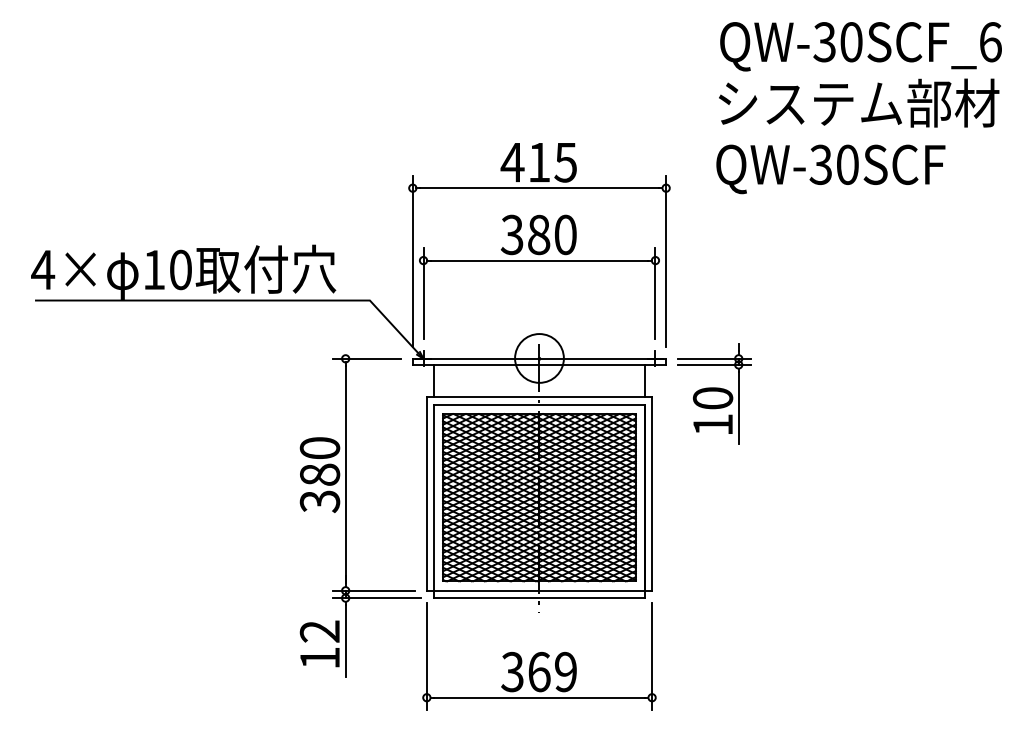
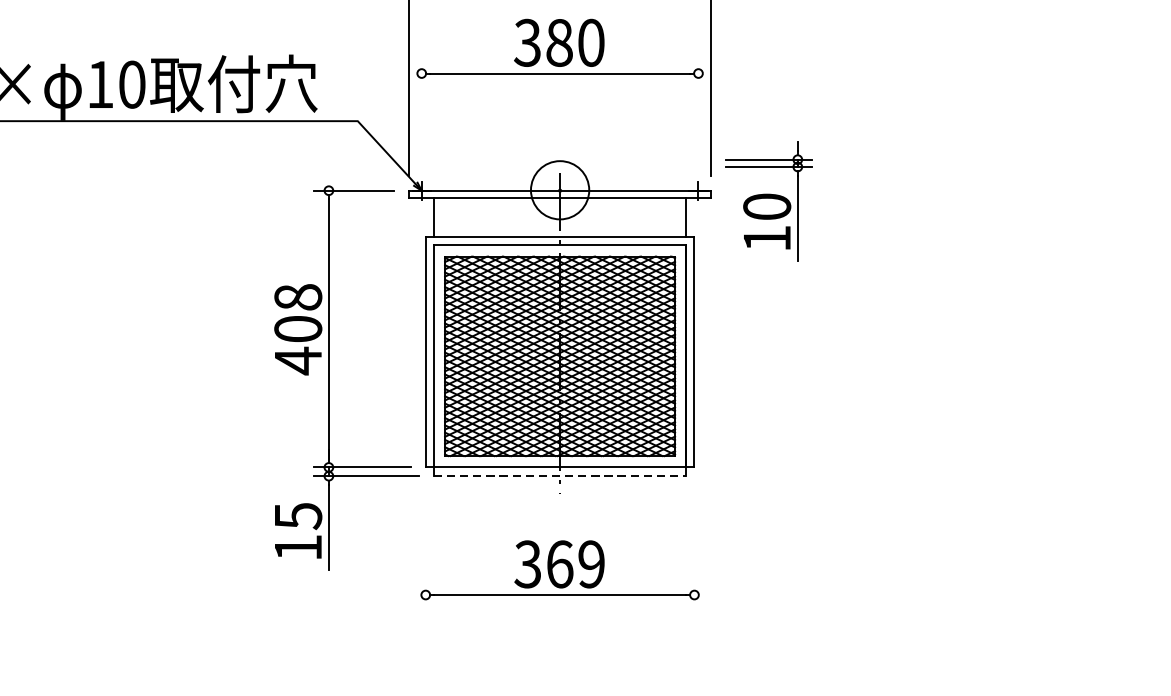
line: (423, 293) -> (421, 112), removed
line: (655, 293) -> (698, 112), removed
part: (714, 393) -> (768, 201), moved
text: (319, 475) -> (297, 329), 380 -> 408
line: (539, 598) -> (560, 476), solid -> dashed
text: (319, 631) -> (297, 516), 12 -> 15
line: (426, 655) -> (425, 544), removed
line: (652, 655) -> (694, 544), removed

